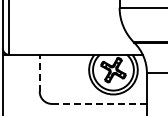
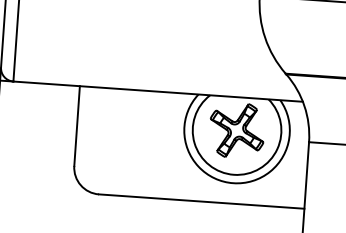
line: (39, 72) -> (76, 124), dashed -> solid
line: (98, 103) -> (199, 200), dashed -> solid

